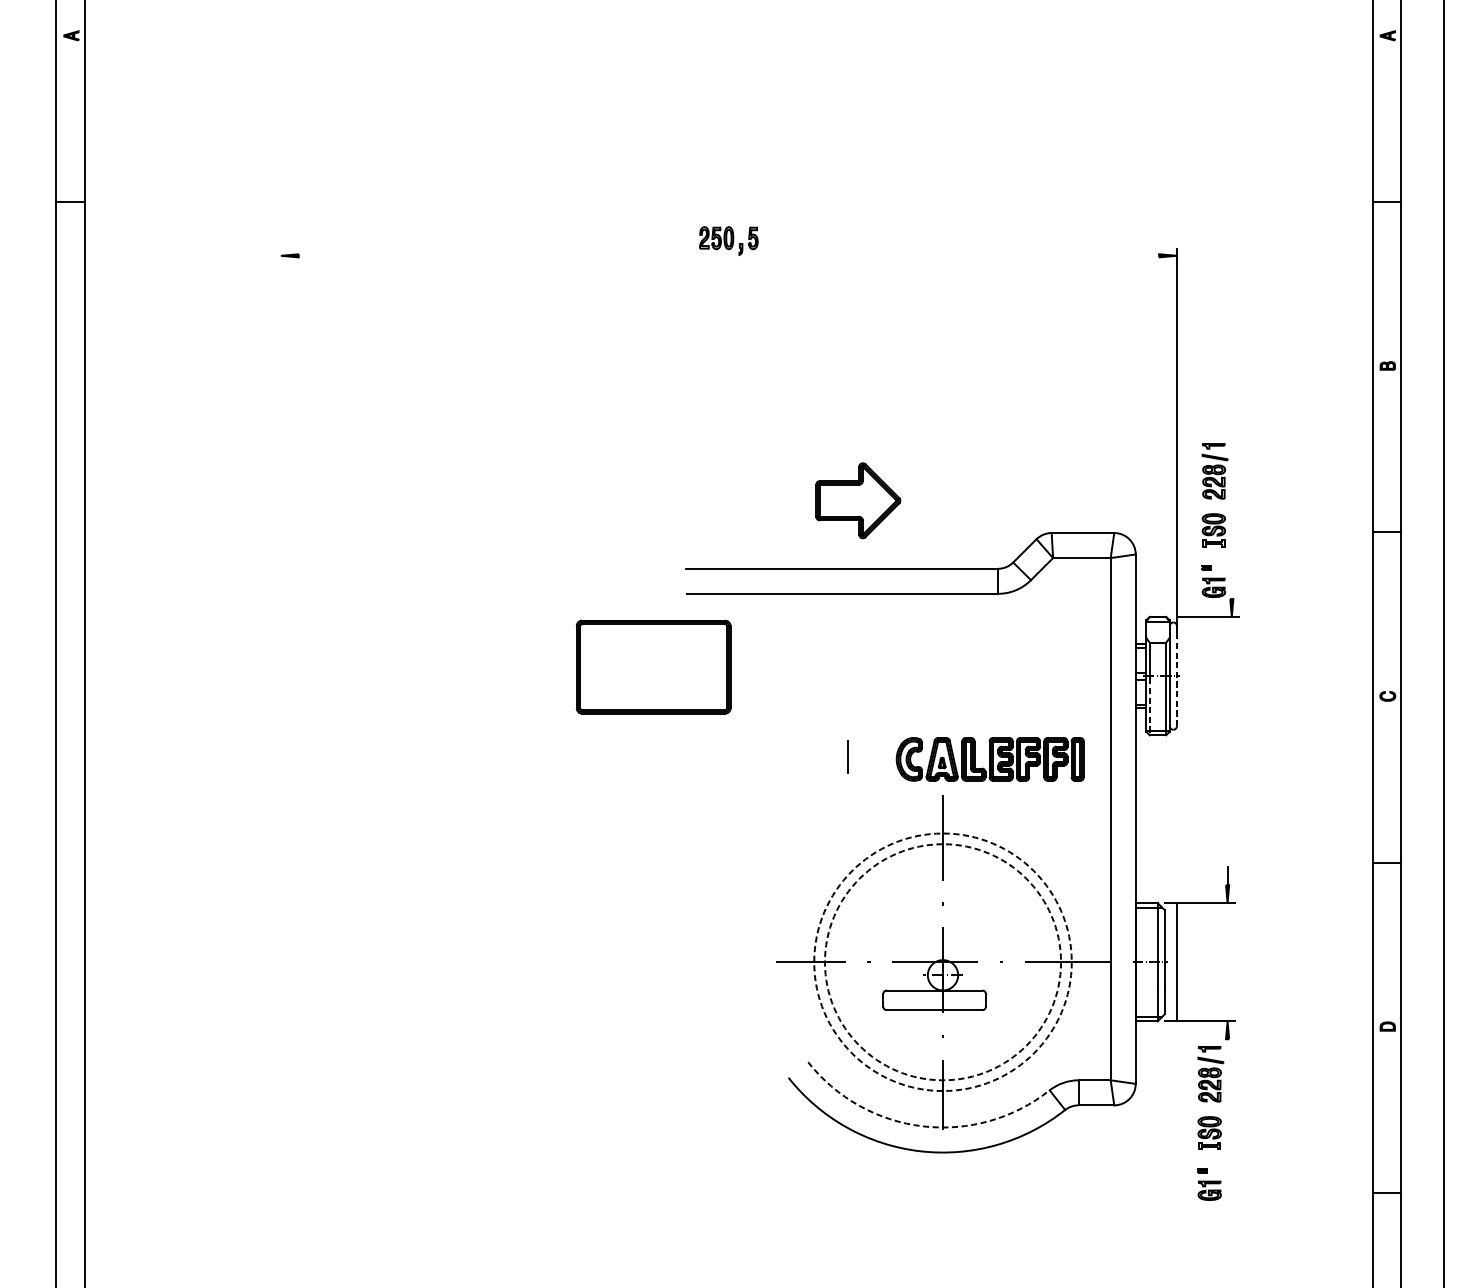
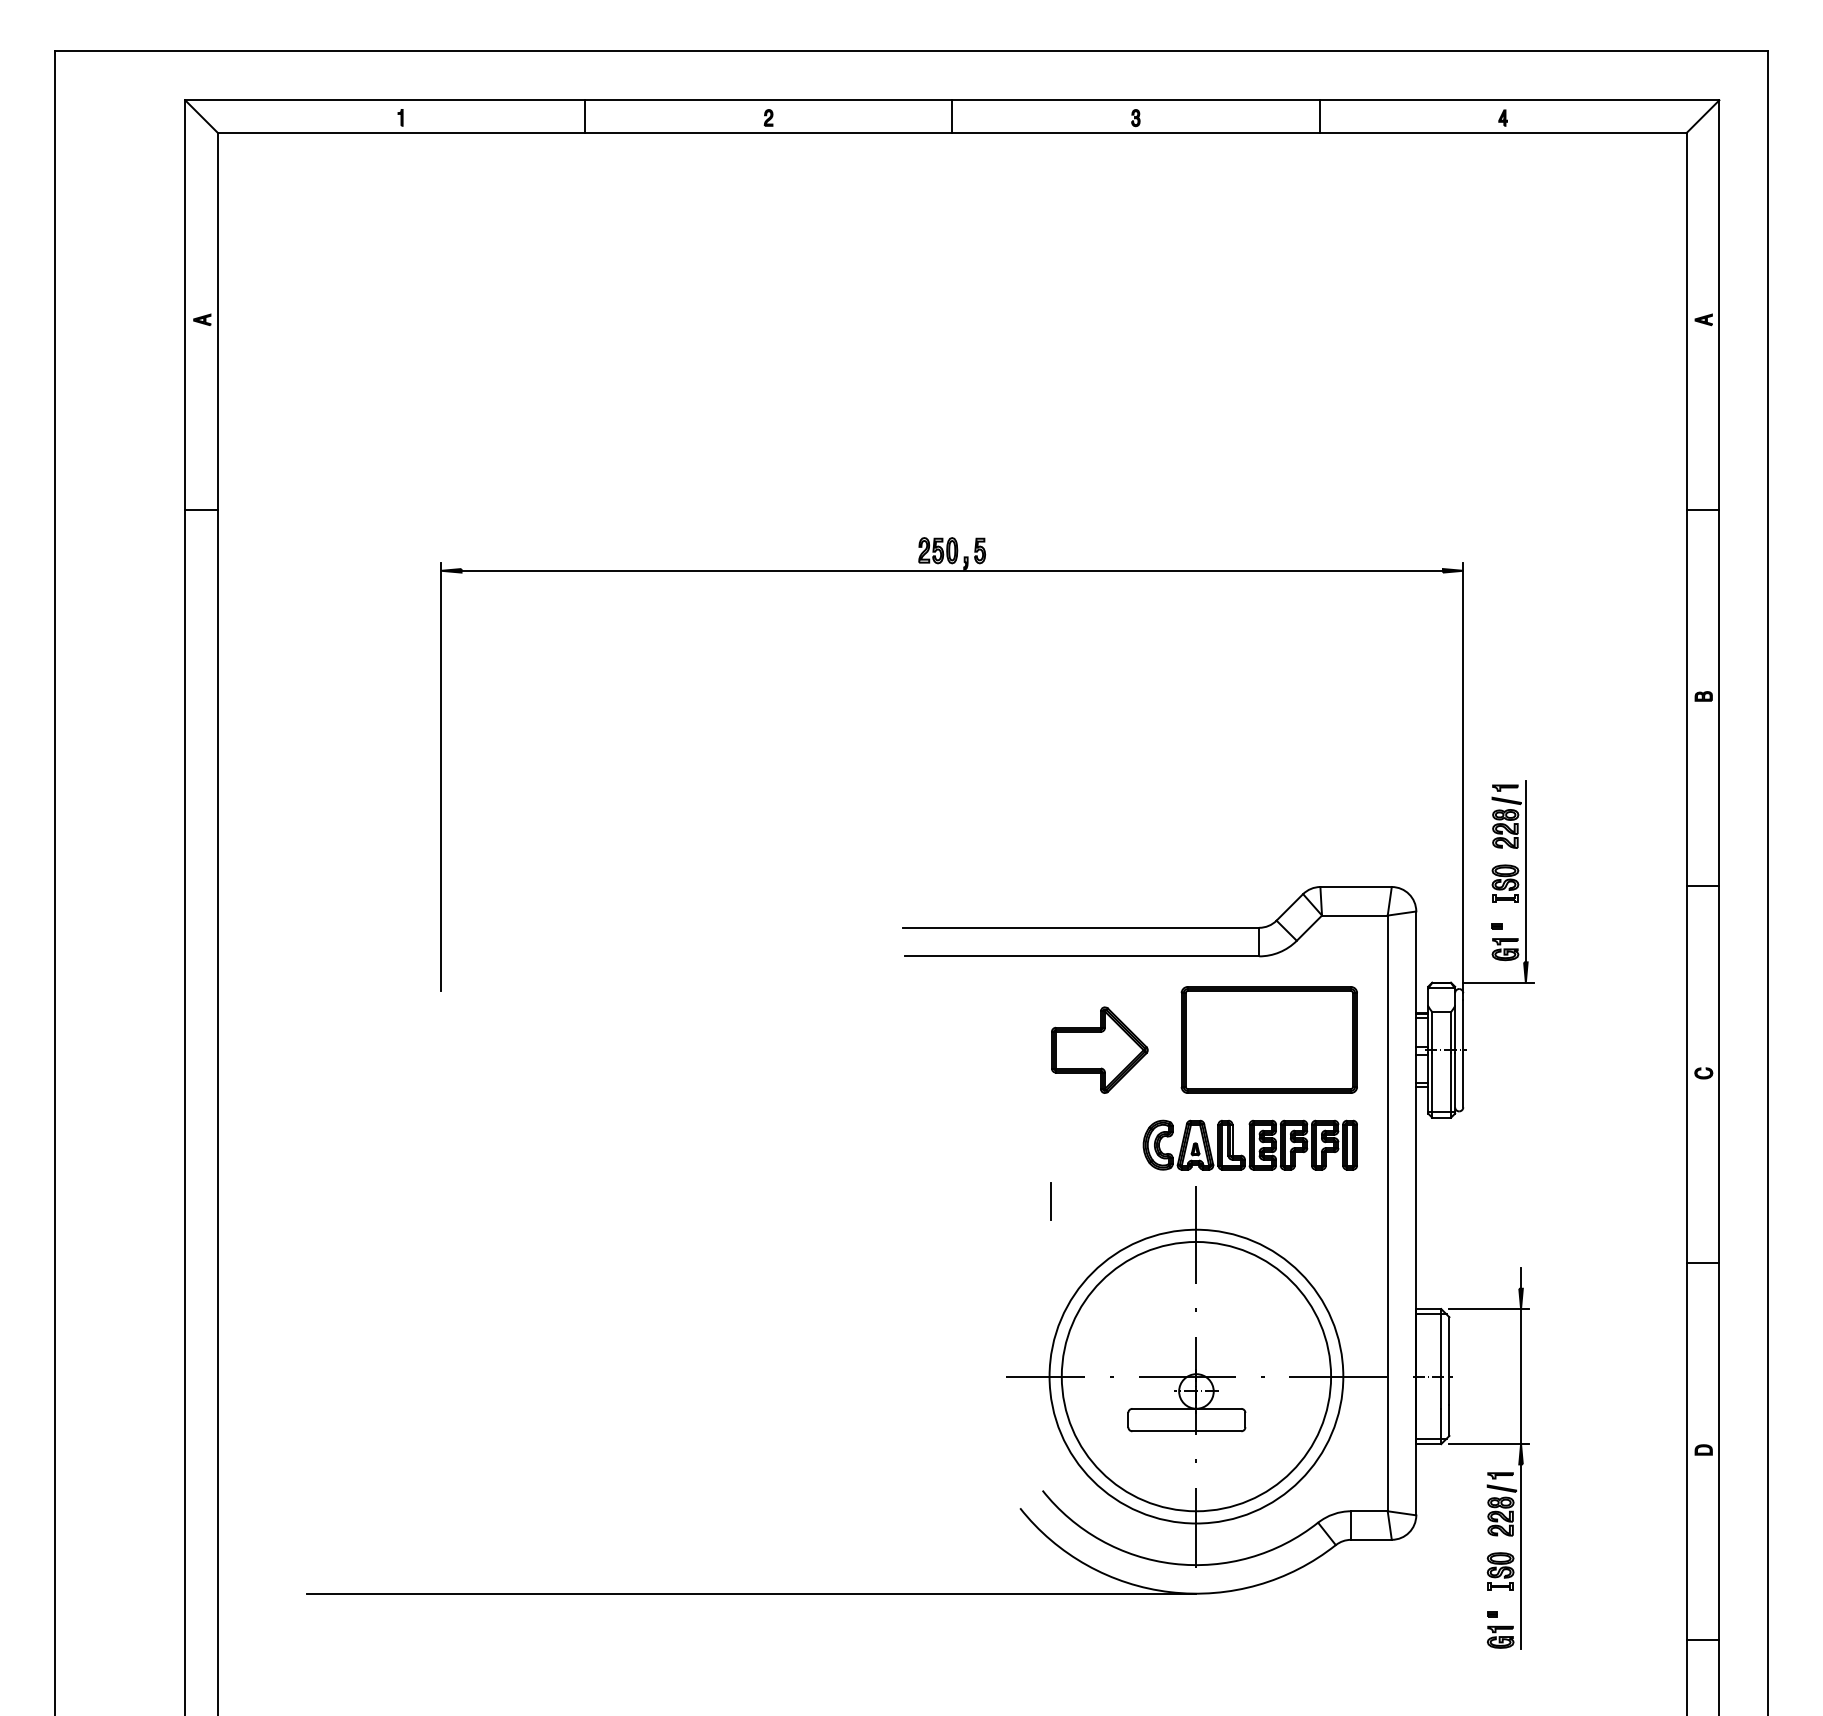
line: (728, 255) -> (951, 570), added
line: (281, 436) -> (441, 776), added
part: (858, 500) -> (1099, 1049), moved
line: (1231, 519) -> (1525, 871), added
part: (652, 666) -> (1268, 1039), moved
line: (1177, 678) -> (1463, 1053), dashed -> solid
line: (1149, 707) -> (1432, 1085), dashed -> solid
line: (847, 757) -> (1050, 1201), moved
circle: (943, 962) -> (1196, 1376), dashed -> solid
circle: (943, 962) -> (1196, 1376), dashed -> solid
line: (1177, 962) -> (1521, 1376), moved
line: (1227, 1119) -> (1521, 1556), added
arc: (922, 1126) -> (1173, 1563), dashed -> solid
line: (552, 1152) -> (751, 1593), added

